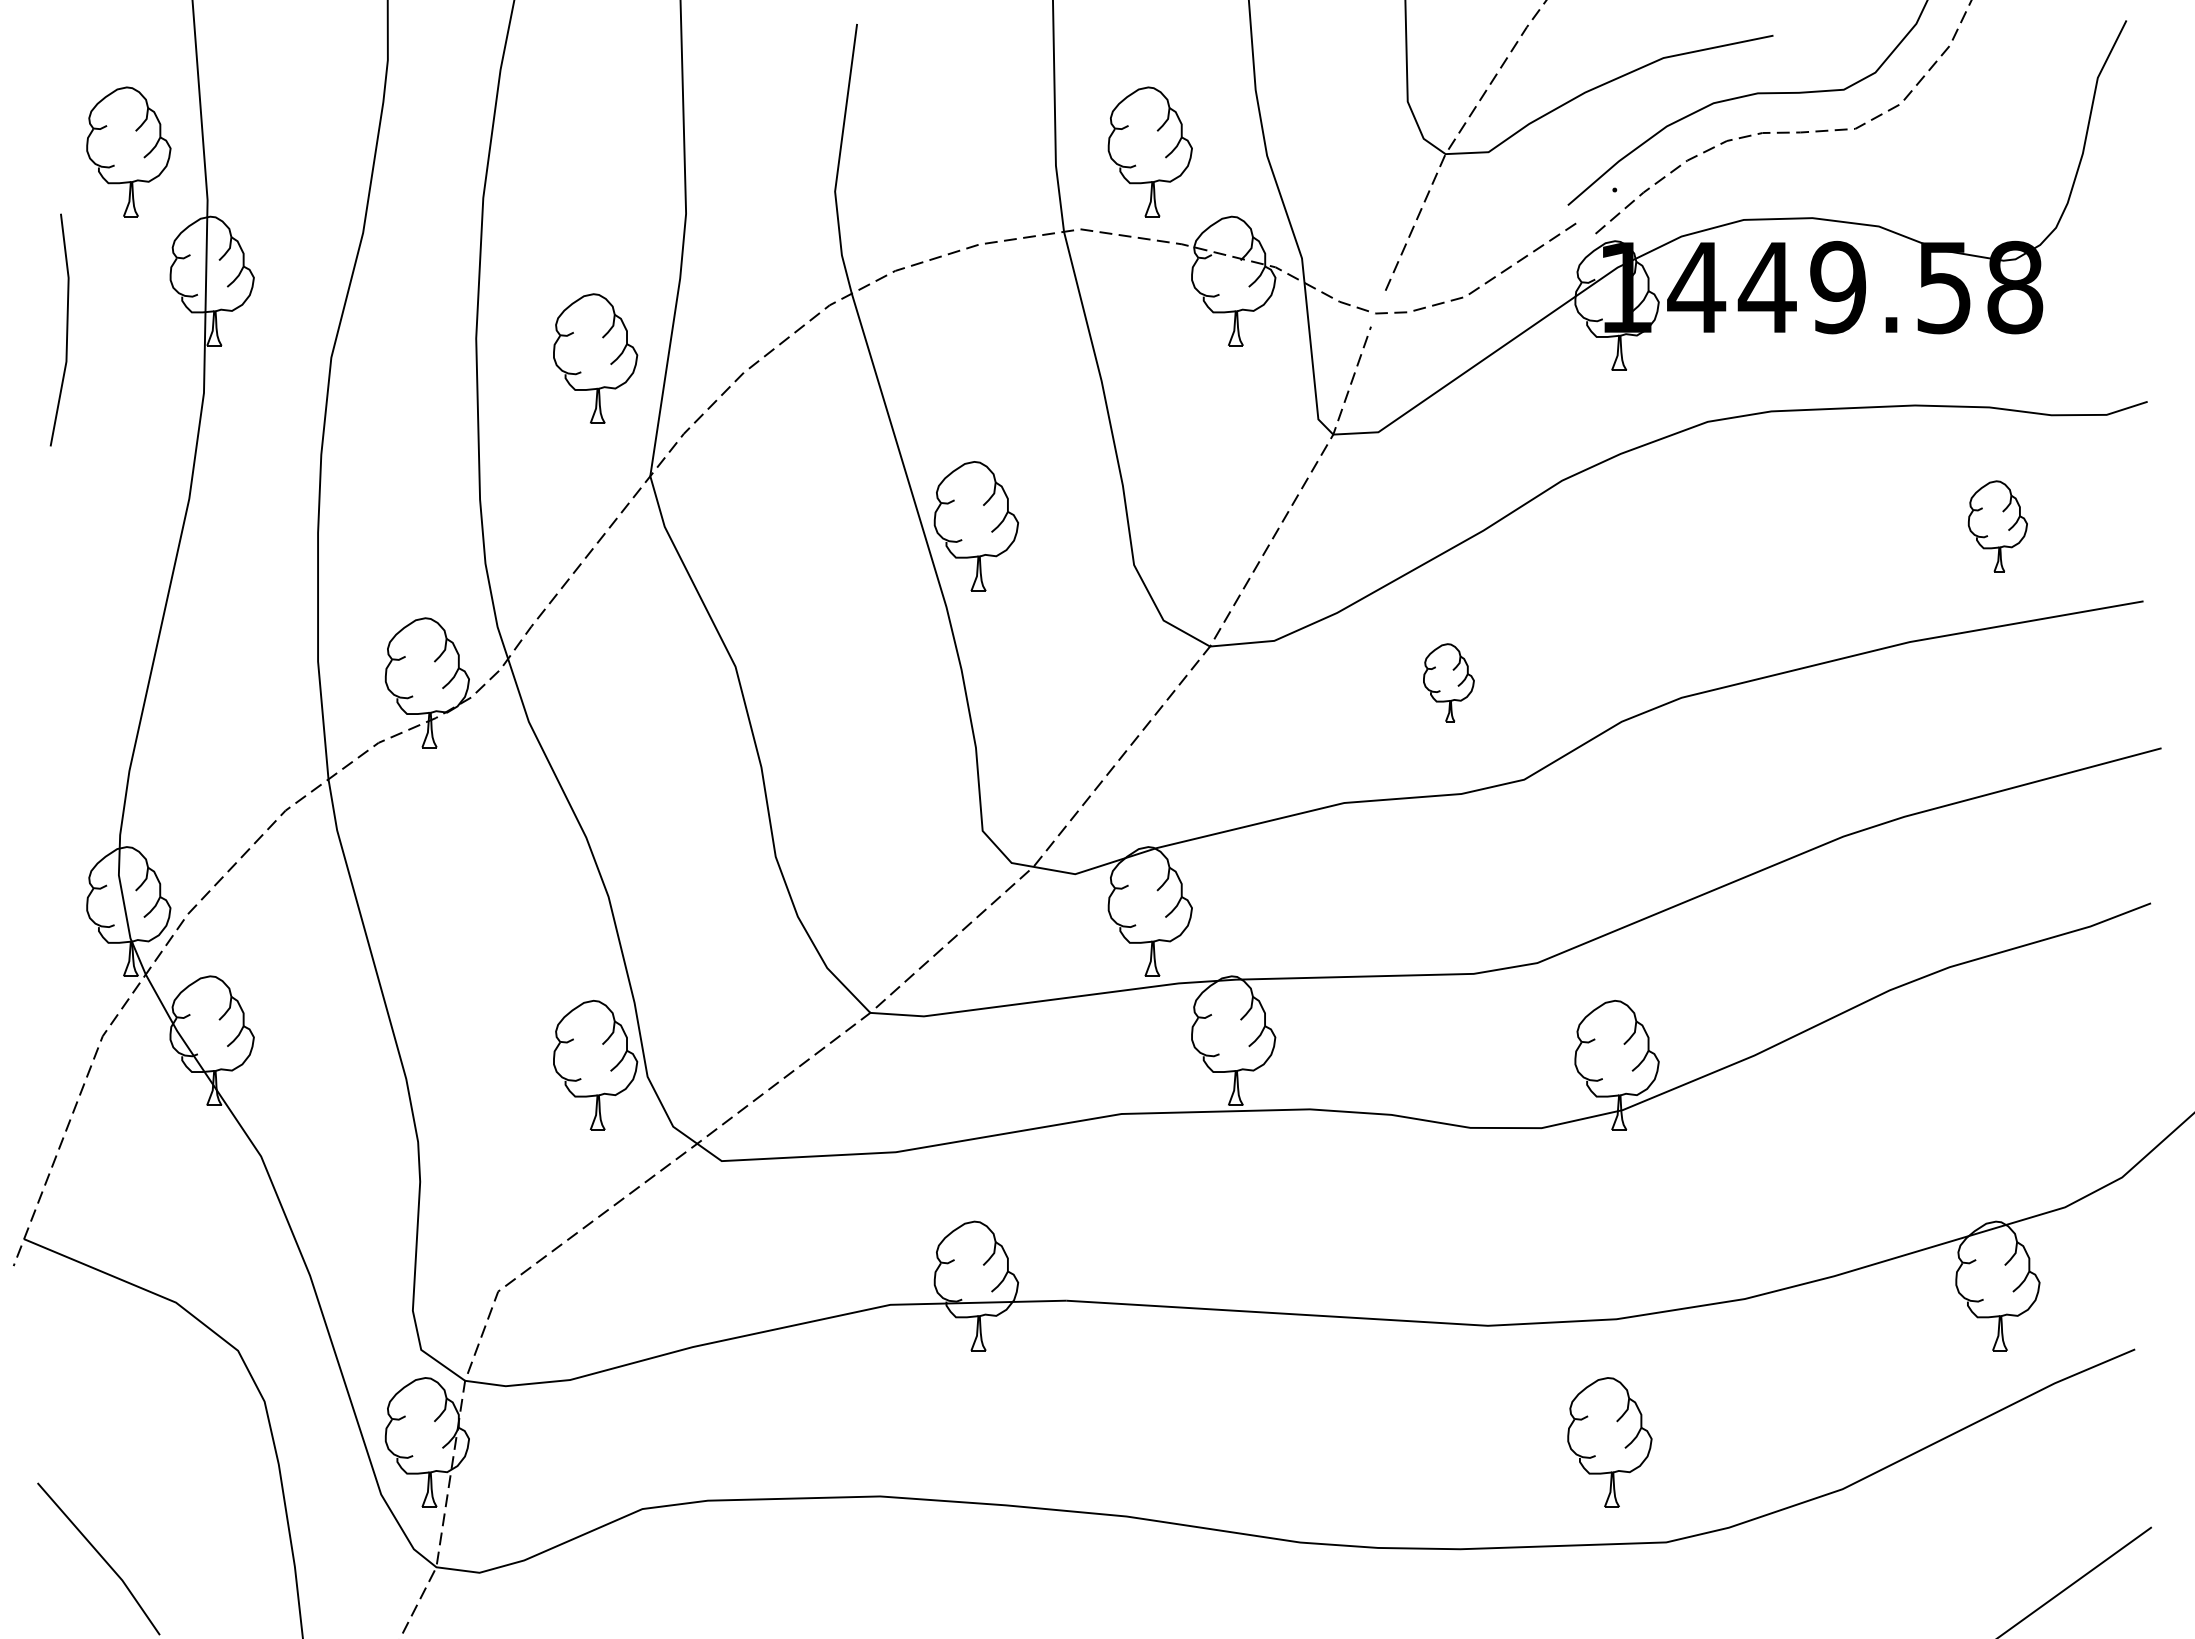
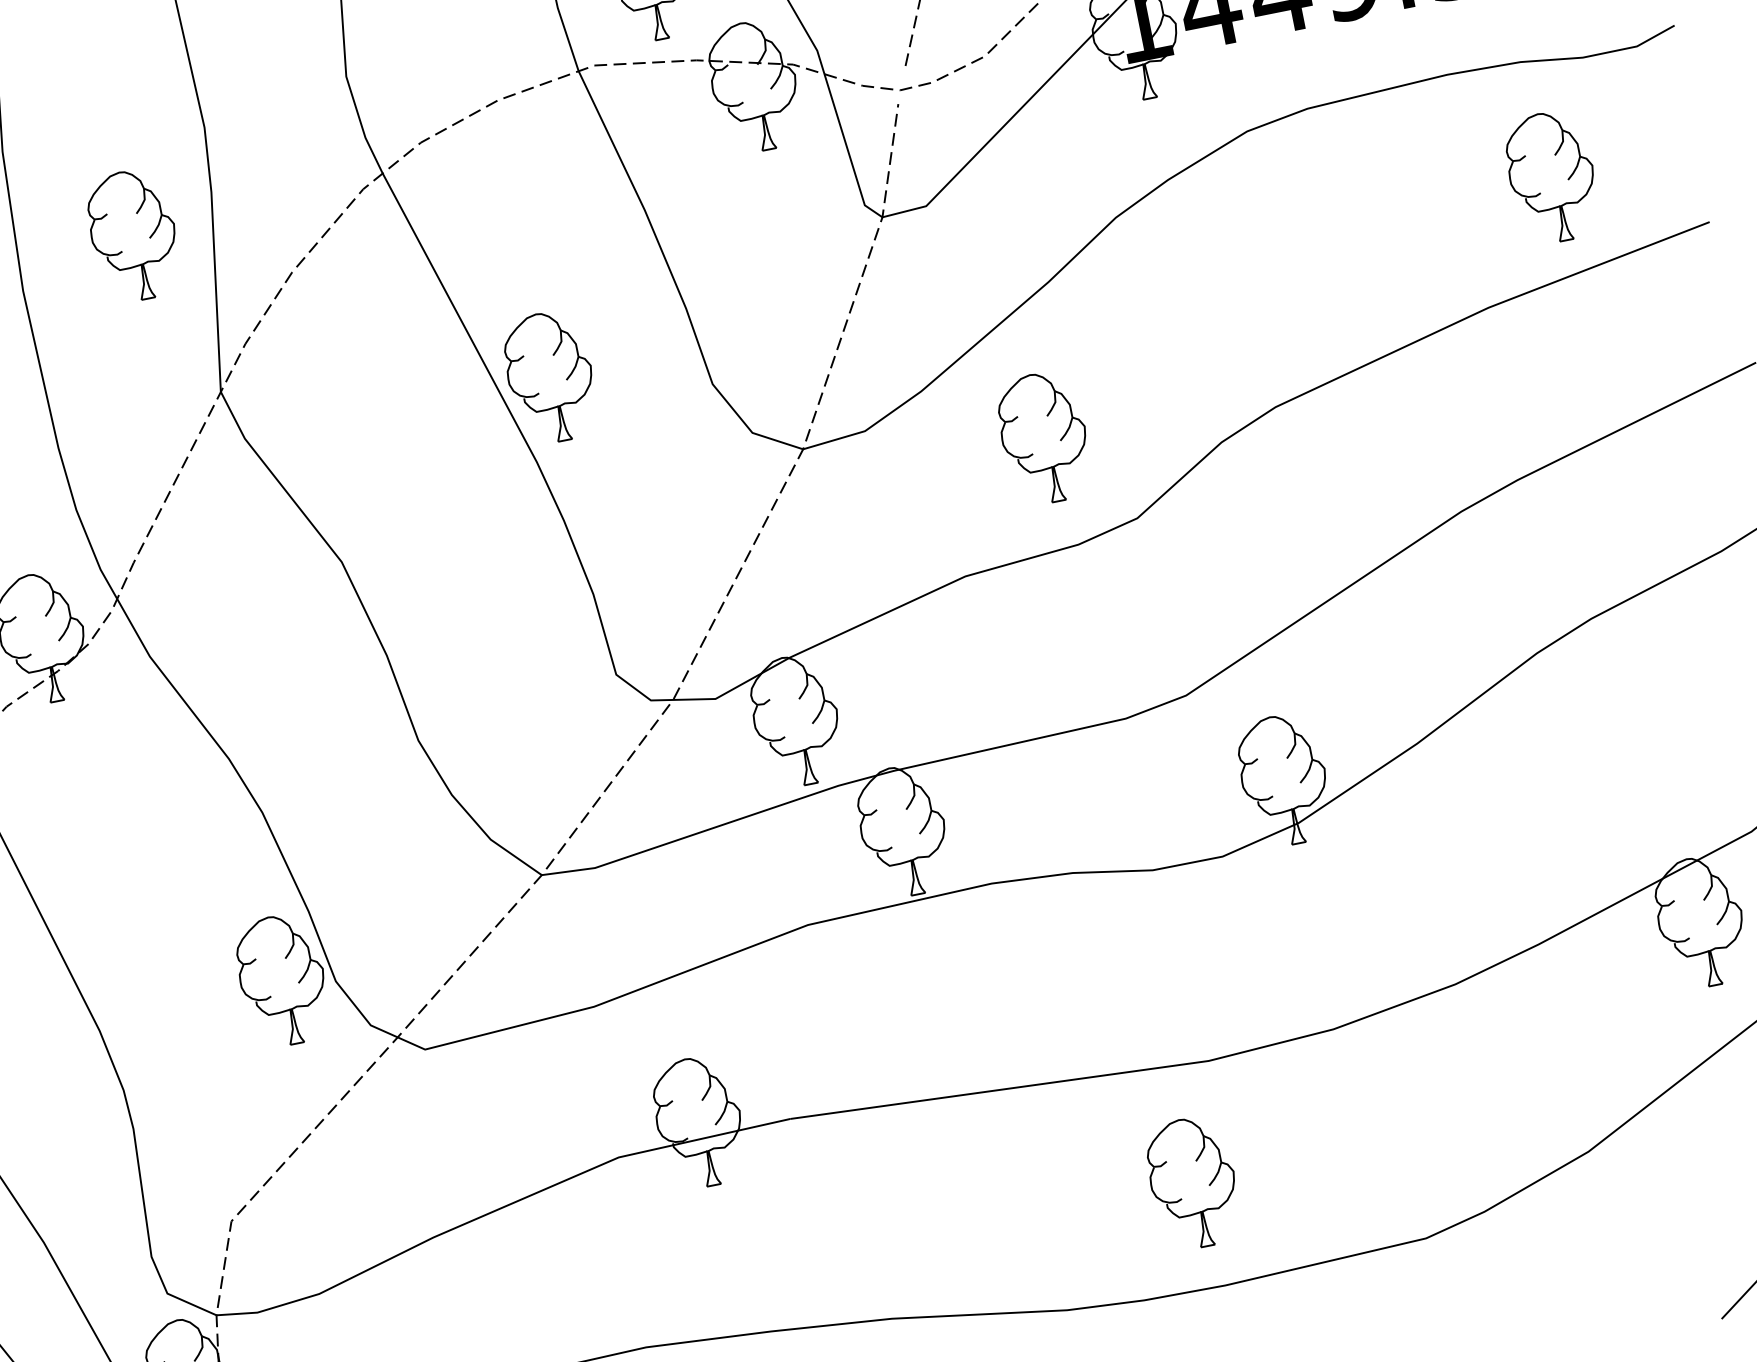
part: (595, 358) -> (133, 235), moved
part: (1997, 526) -> (1551, 177), size x1.43
part: (1448, 682) -> (1044, 437), size x1.67
part: (1609, 1442) -> (1192, 1183), moved

